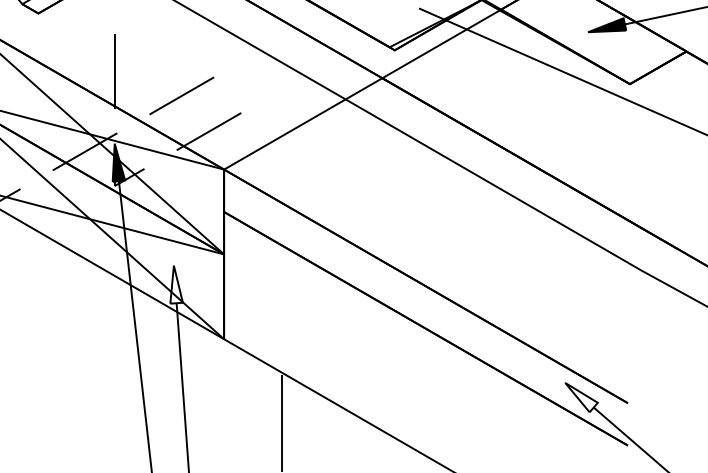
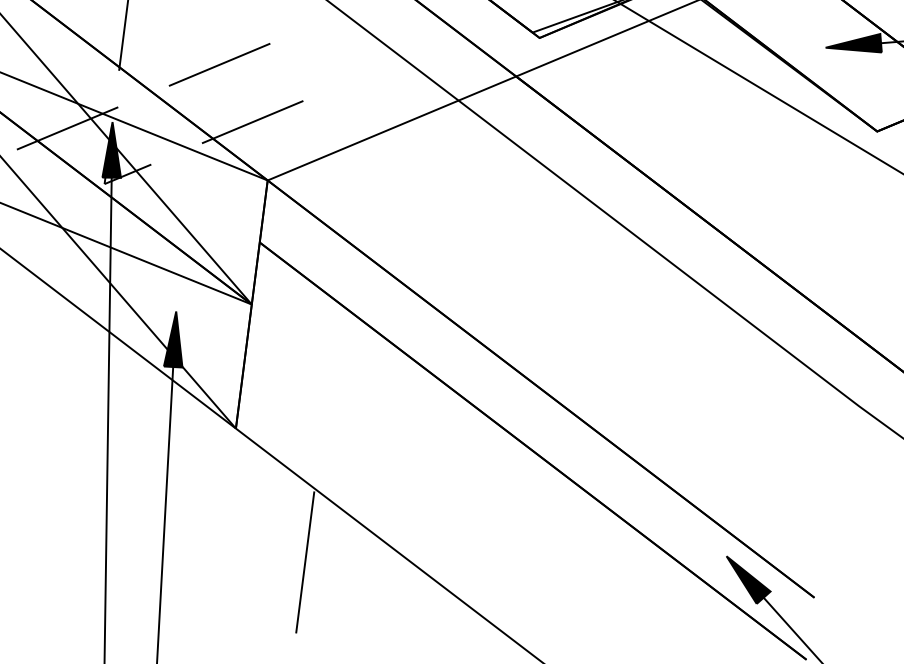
fill: (176, 284) -> (176, 339), added
fill: (581, 397) -> (747, 580), added

